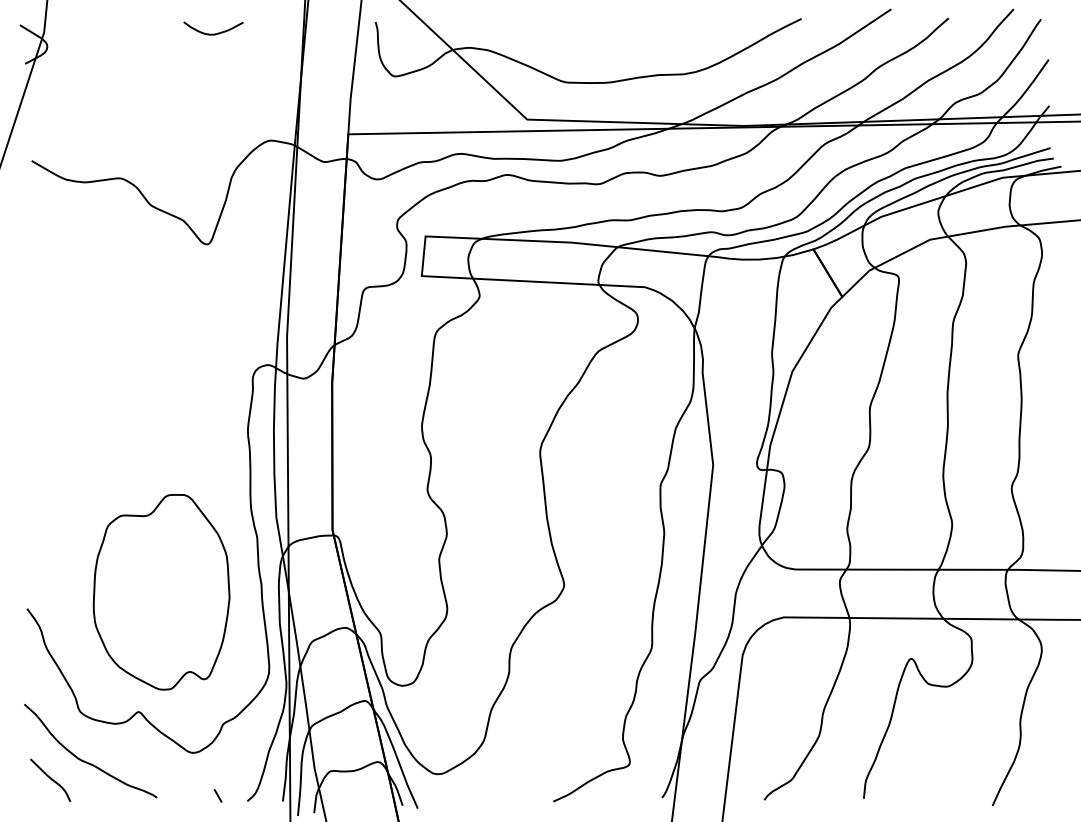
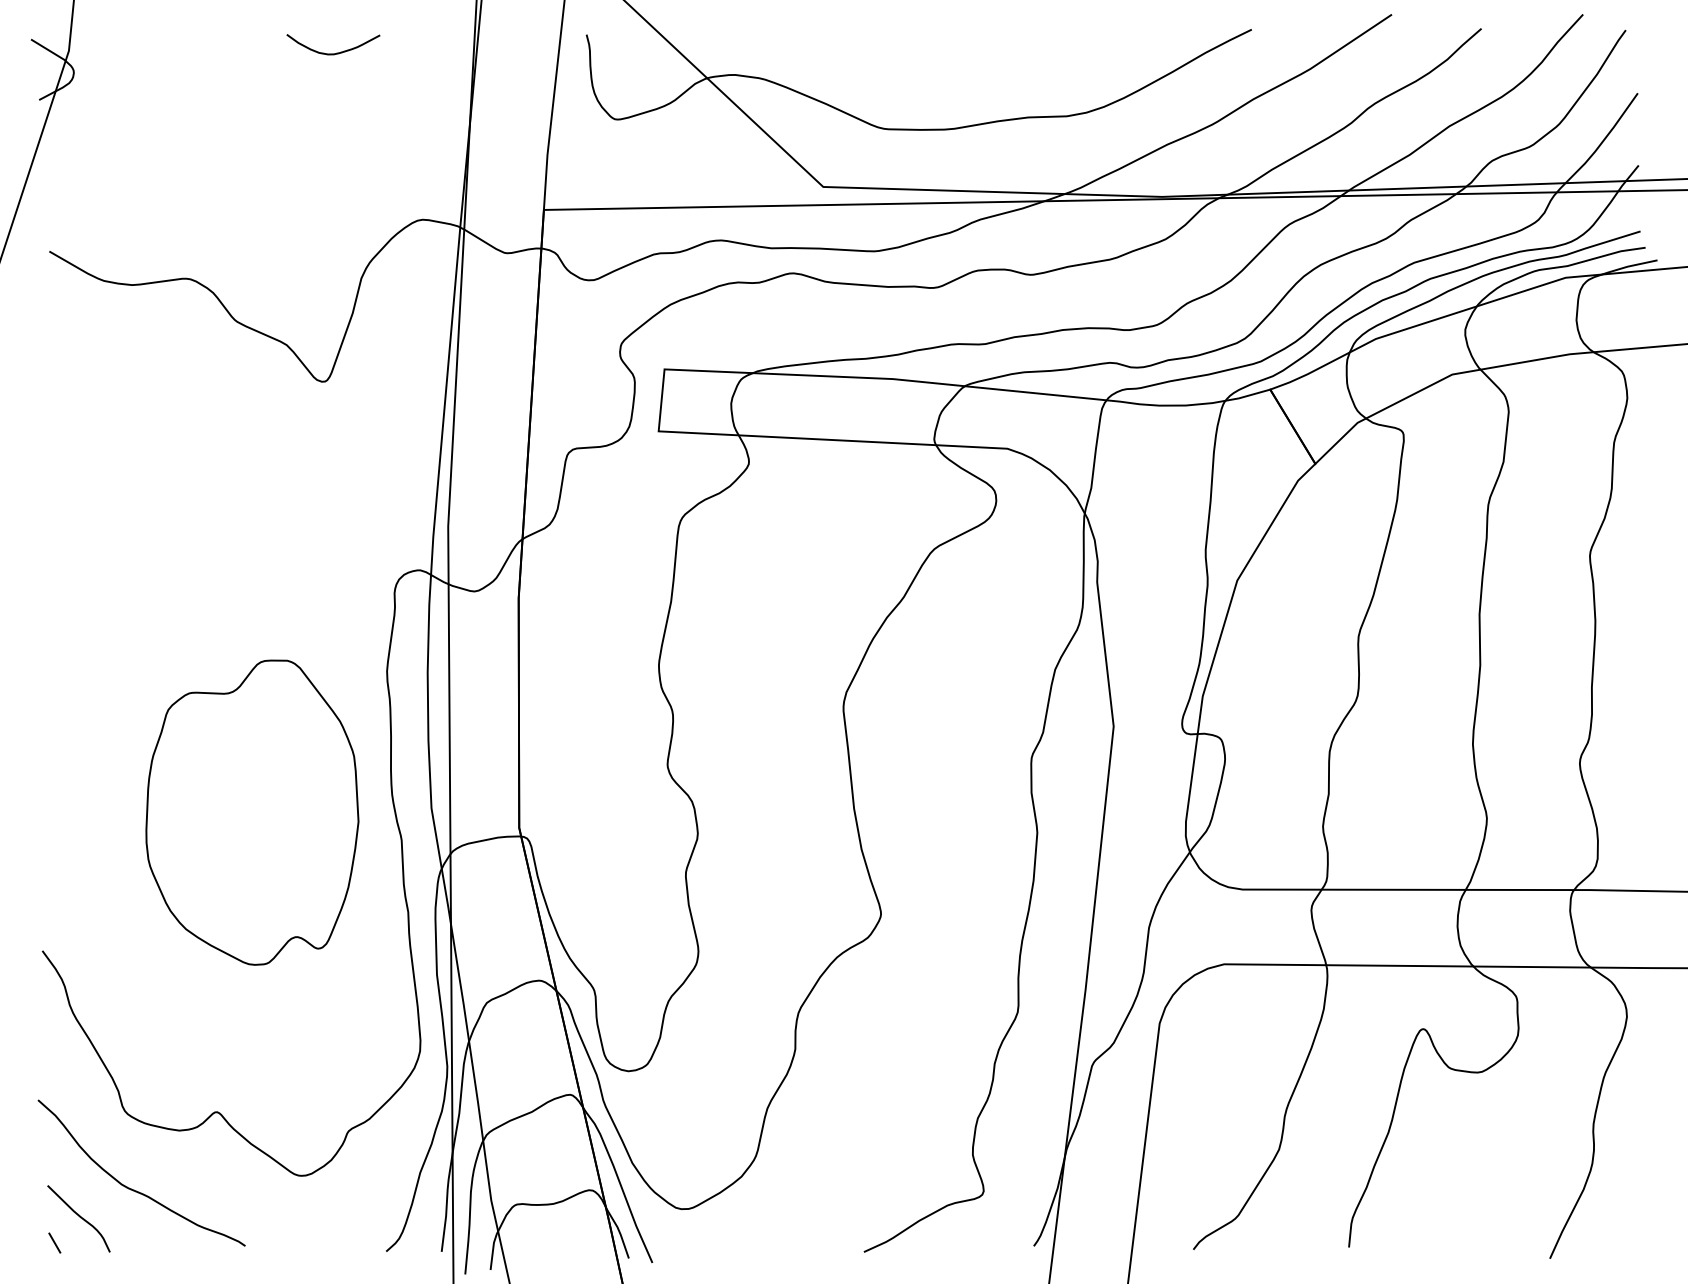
part: (161, 592) -> (252, 812), moved
line: (217, 795) -> (53, 1242), moved

